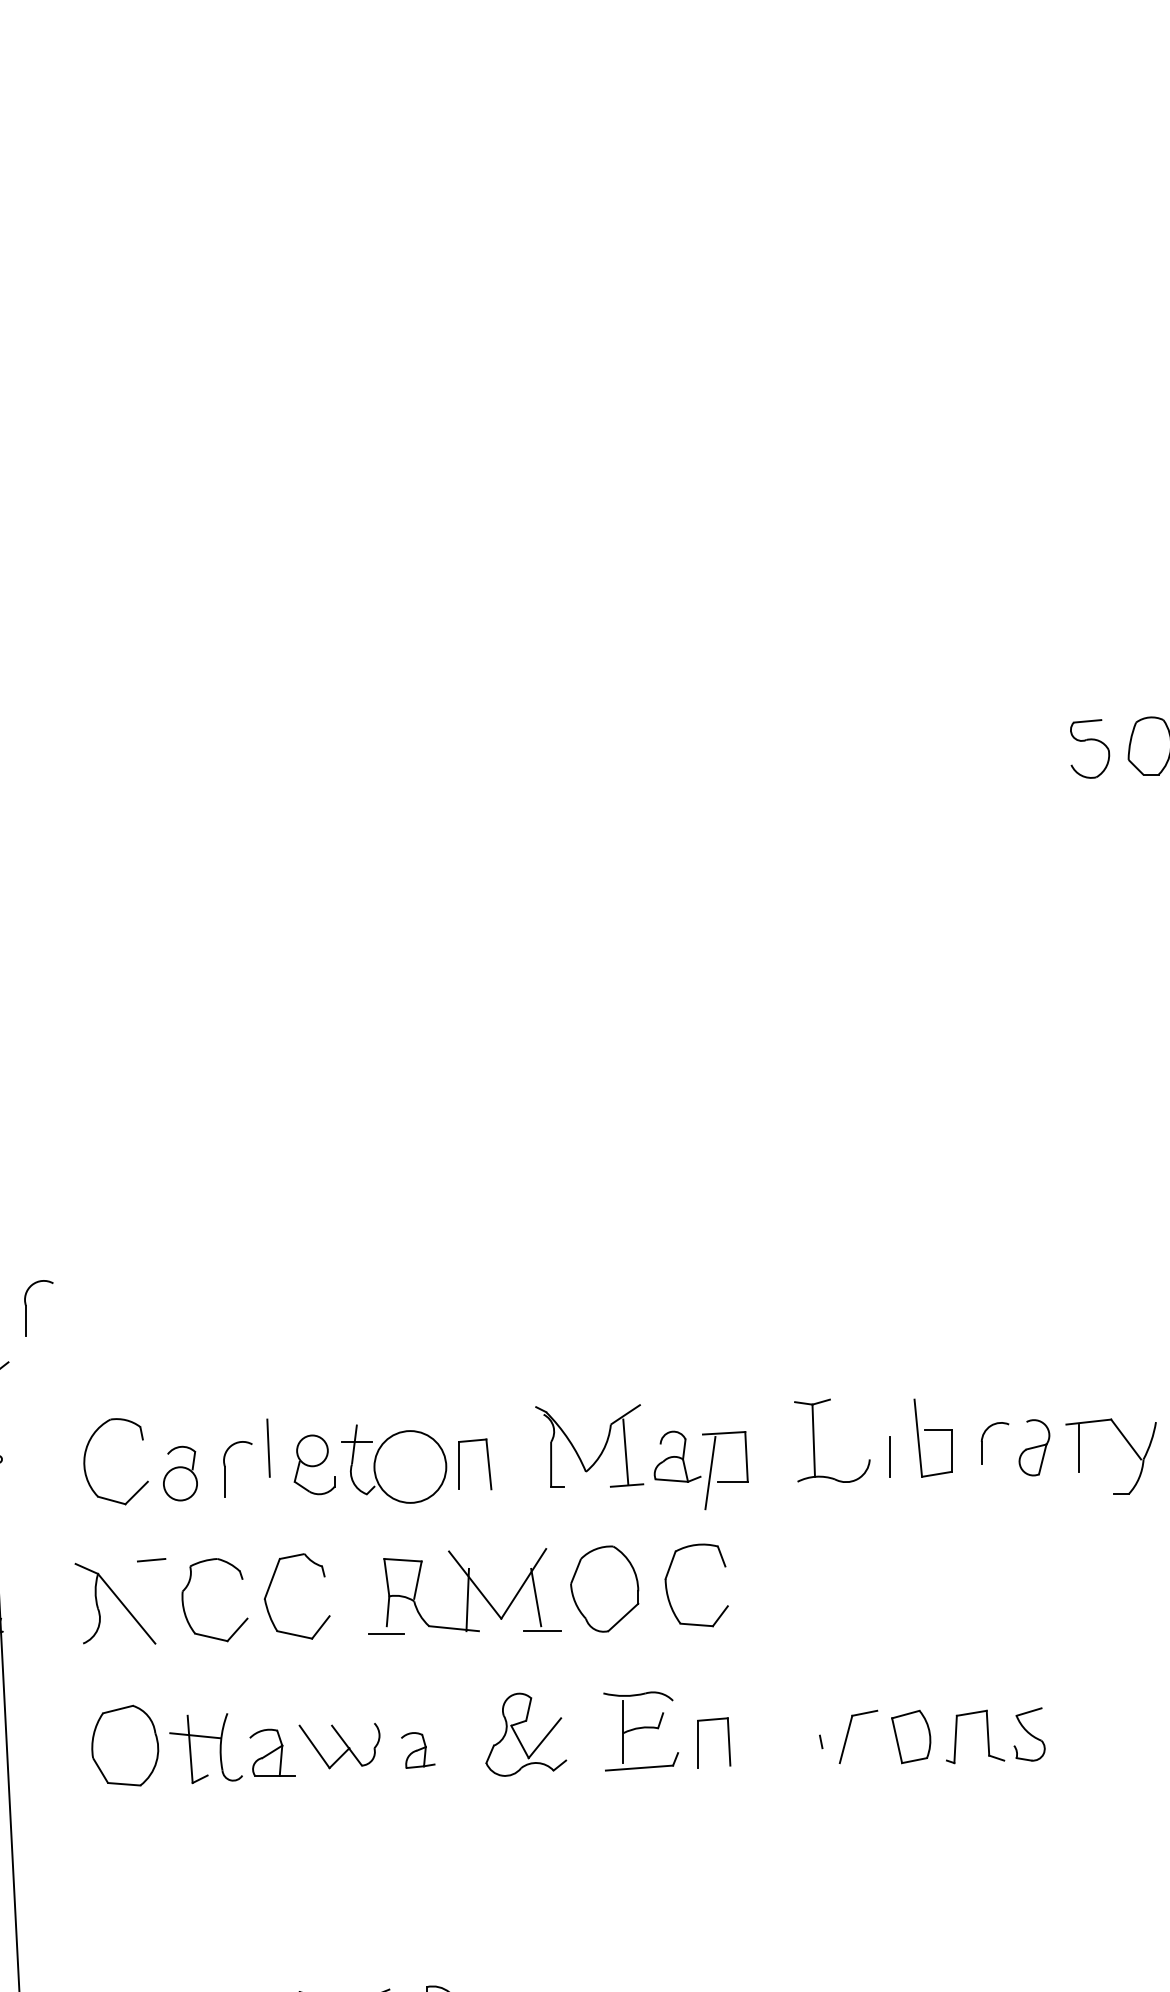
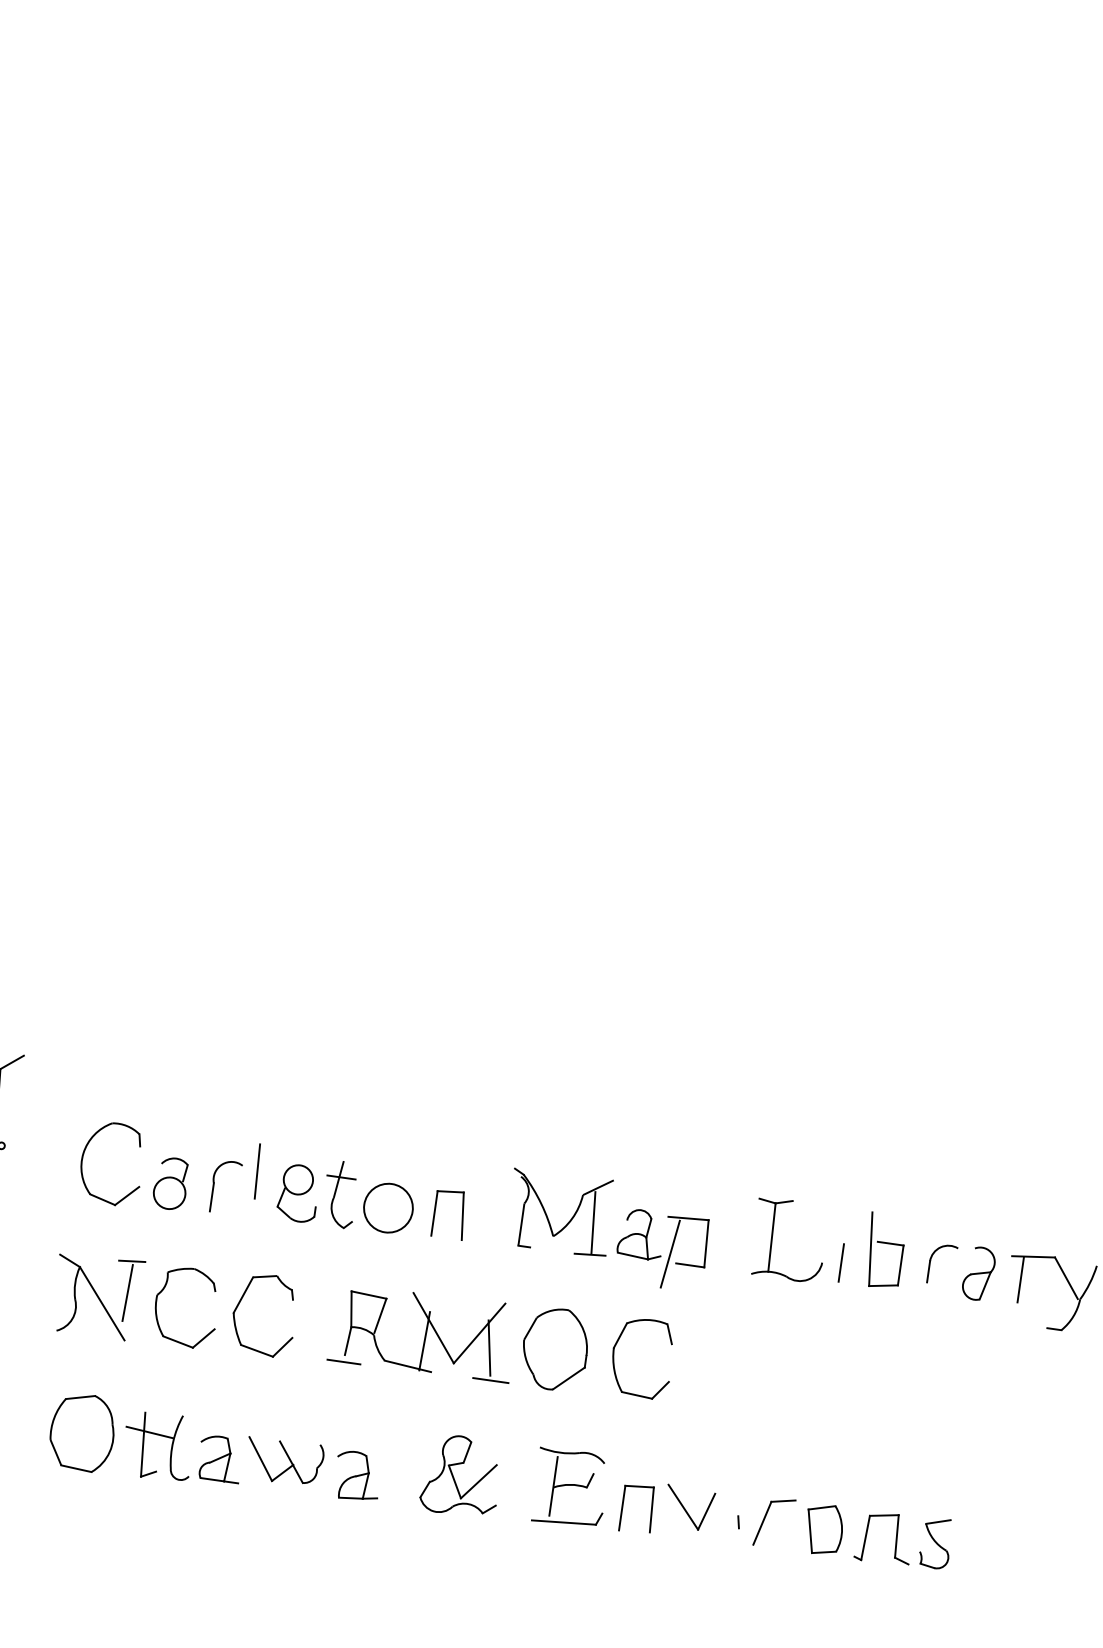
part: (26, 1308) -> (48, 1007), removed
circle: (410, 1466) -> (388, 1207), size x0.71
line: (151, 1593) -> (127, 1292), added
part: (767, 1734) -> (689, 1508), added
part: (417, 1750) -> (357, 1476), size x1.43

